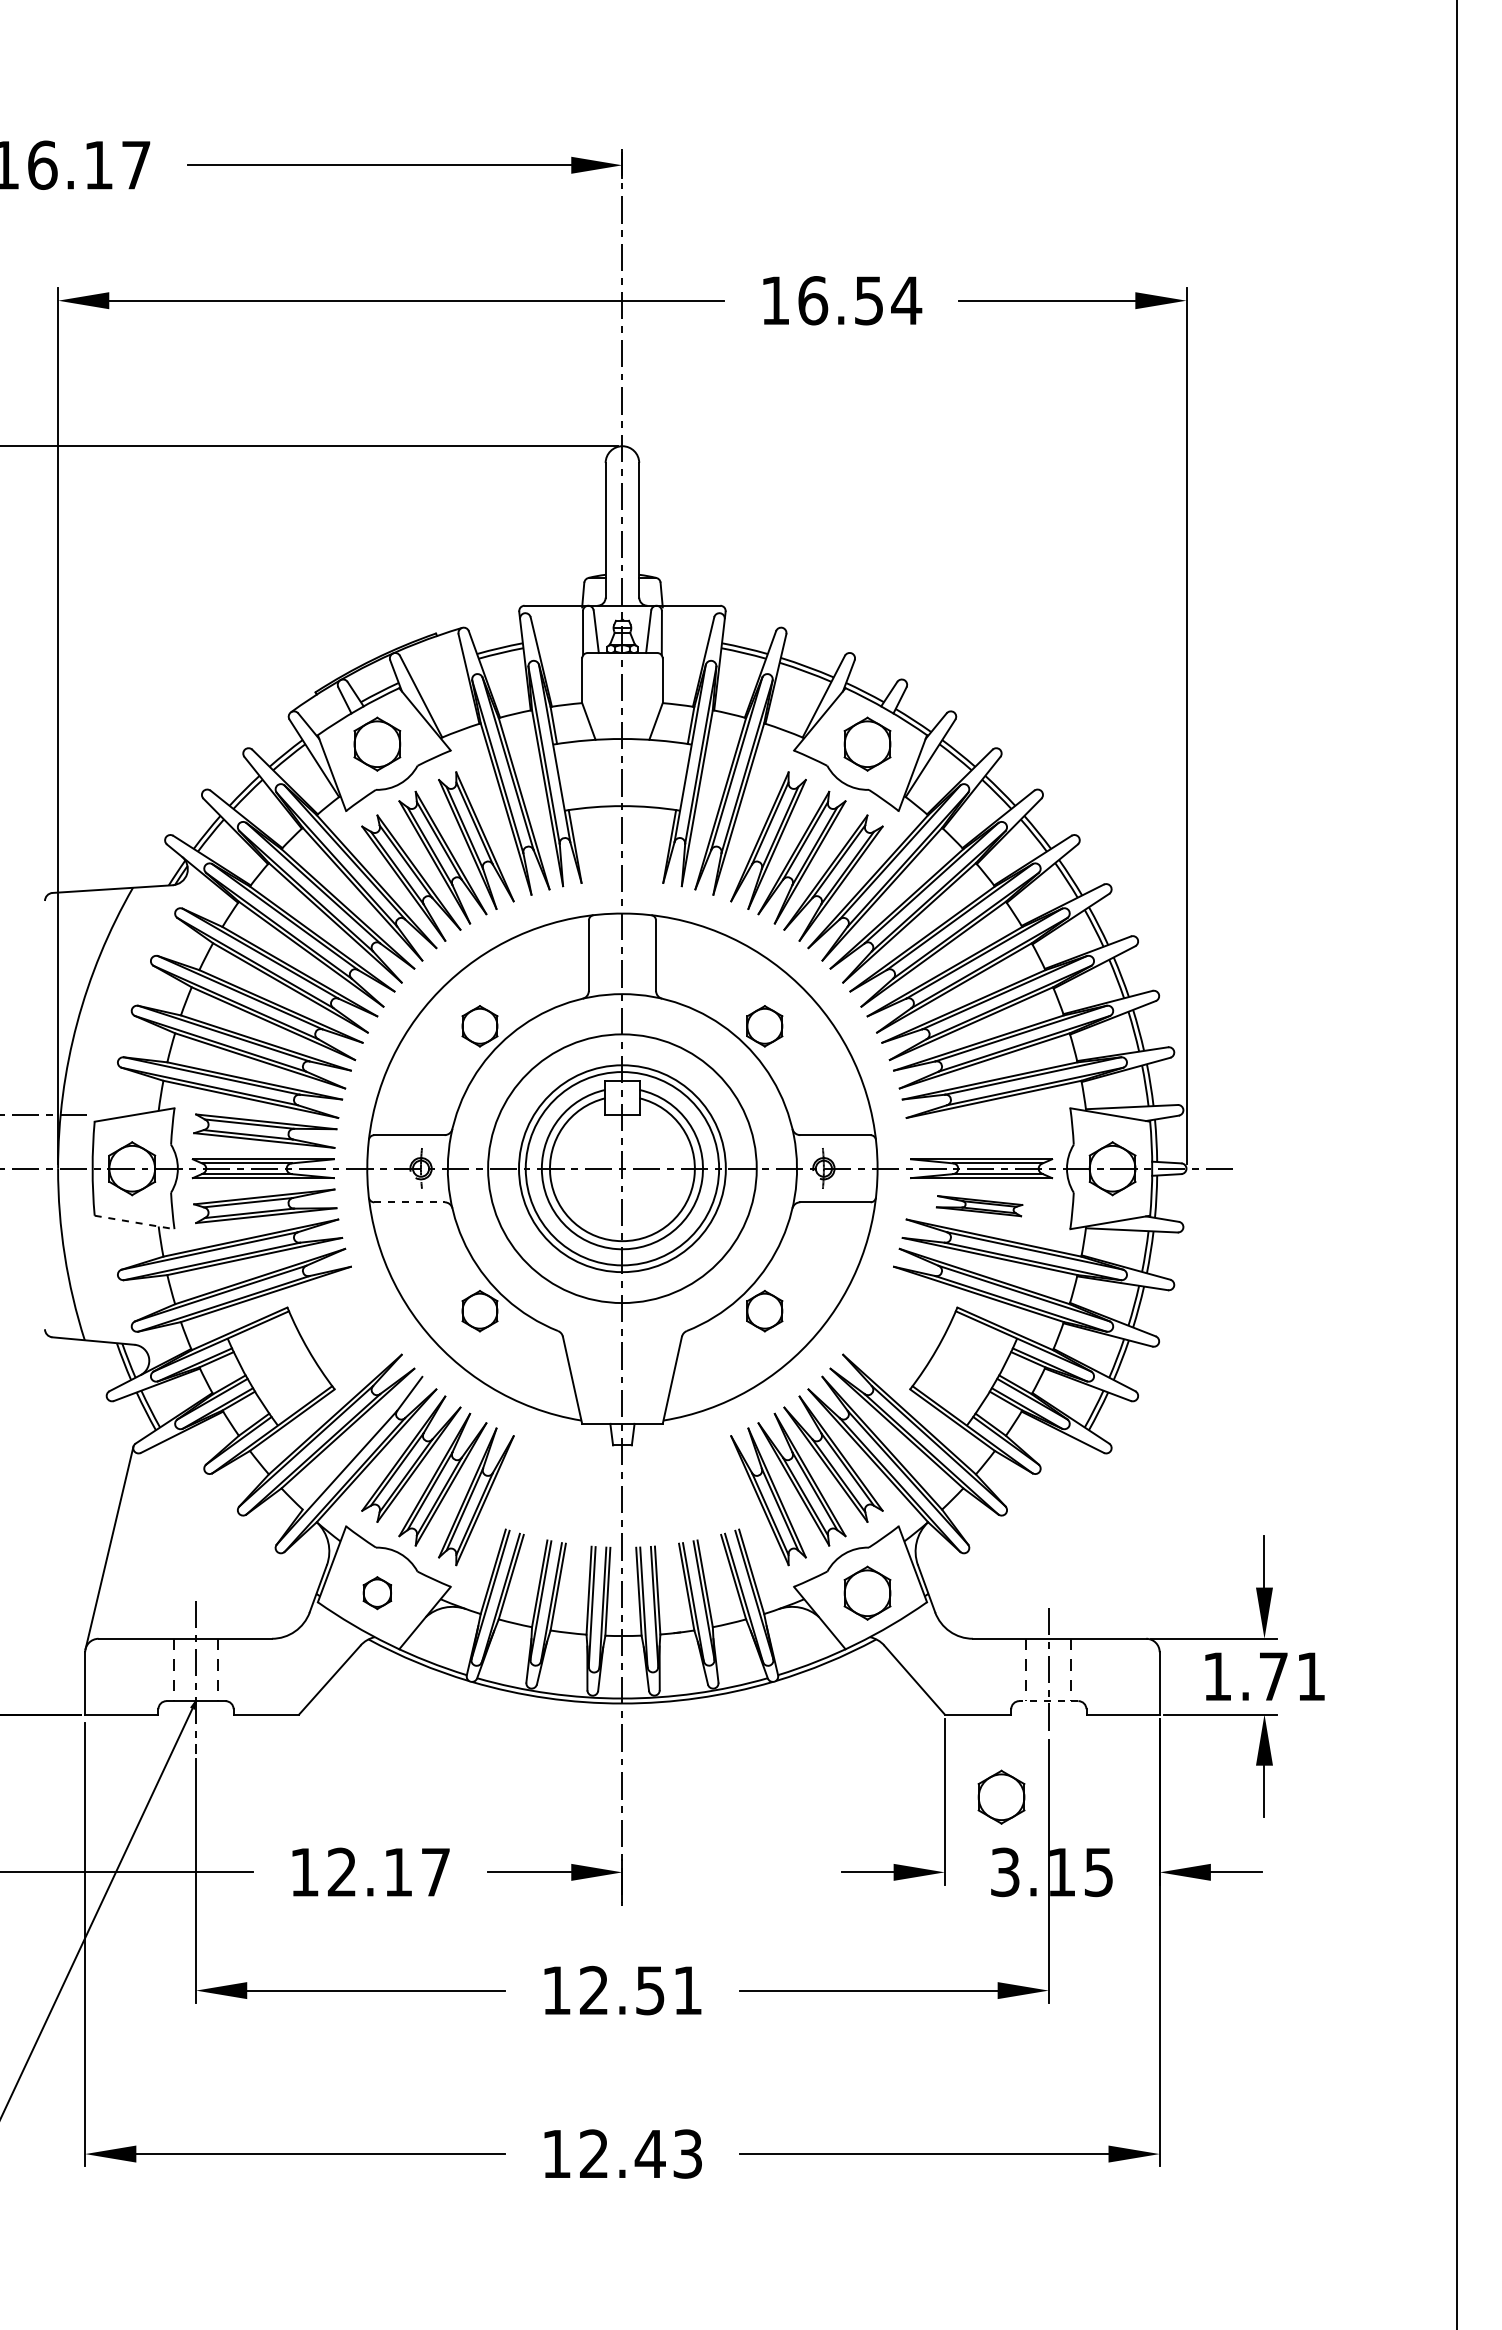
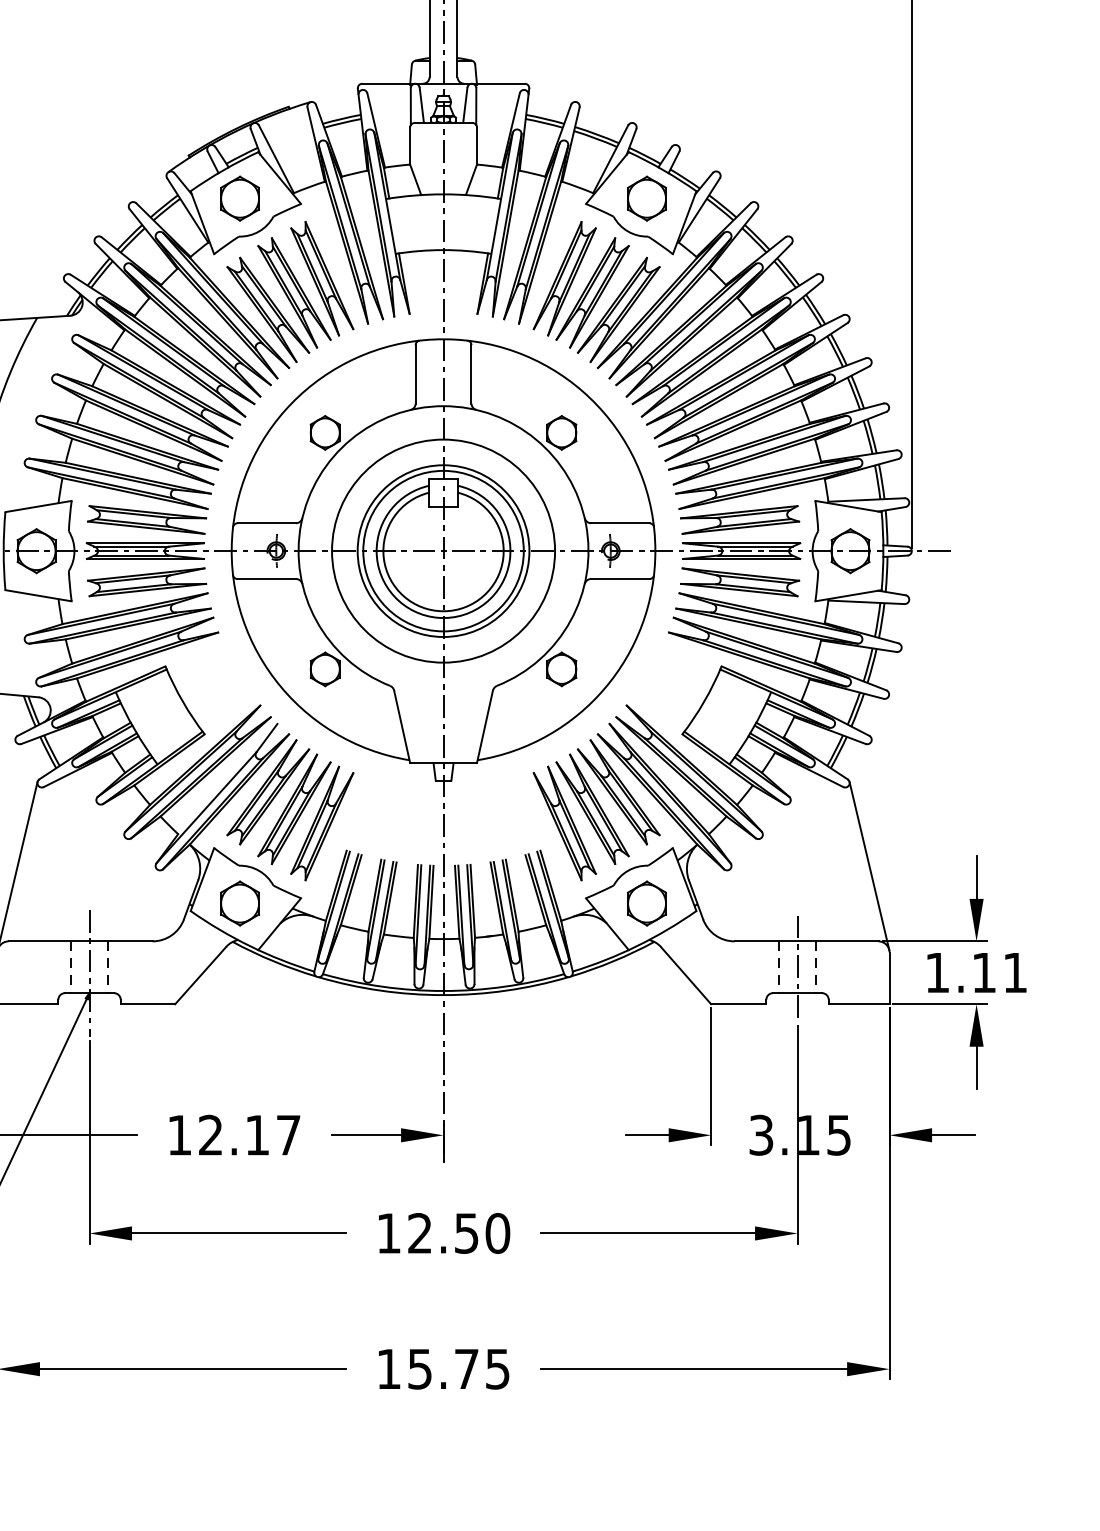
part: (979, 1130) -> (739, 519), added
line: (409, 1202) -> (266, 579), dashed -> solid
part: (979, 1205) -> (739, 581), size x1.67
line: (135, 1222) -> (39, 595), dashed -> solid
line: (1135, 1547) -> (869, 865), added
part: (377, 1592) -> (240, 902), size x1.67
text: (1273, 1676) -> (984, 972), 1.71 -> 1.11
line: (1048, 1701) -> (797, 993), dashed -> solid
part: (1001, 1796) -> (758, 1072), removed
text: (687, 1990) -> (497, 1233), 12.51 -> 12.50
text: (640, 2153) -> (458, 1368), 12.43 -> 15.75

